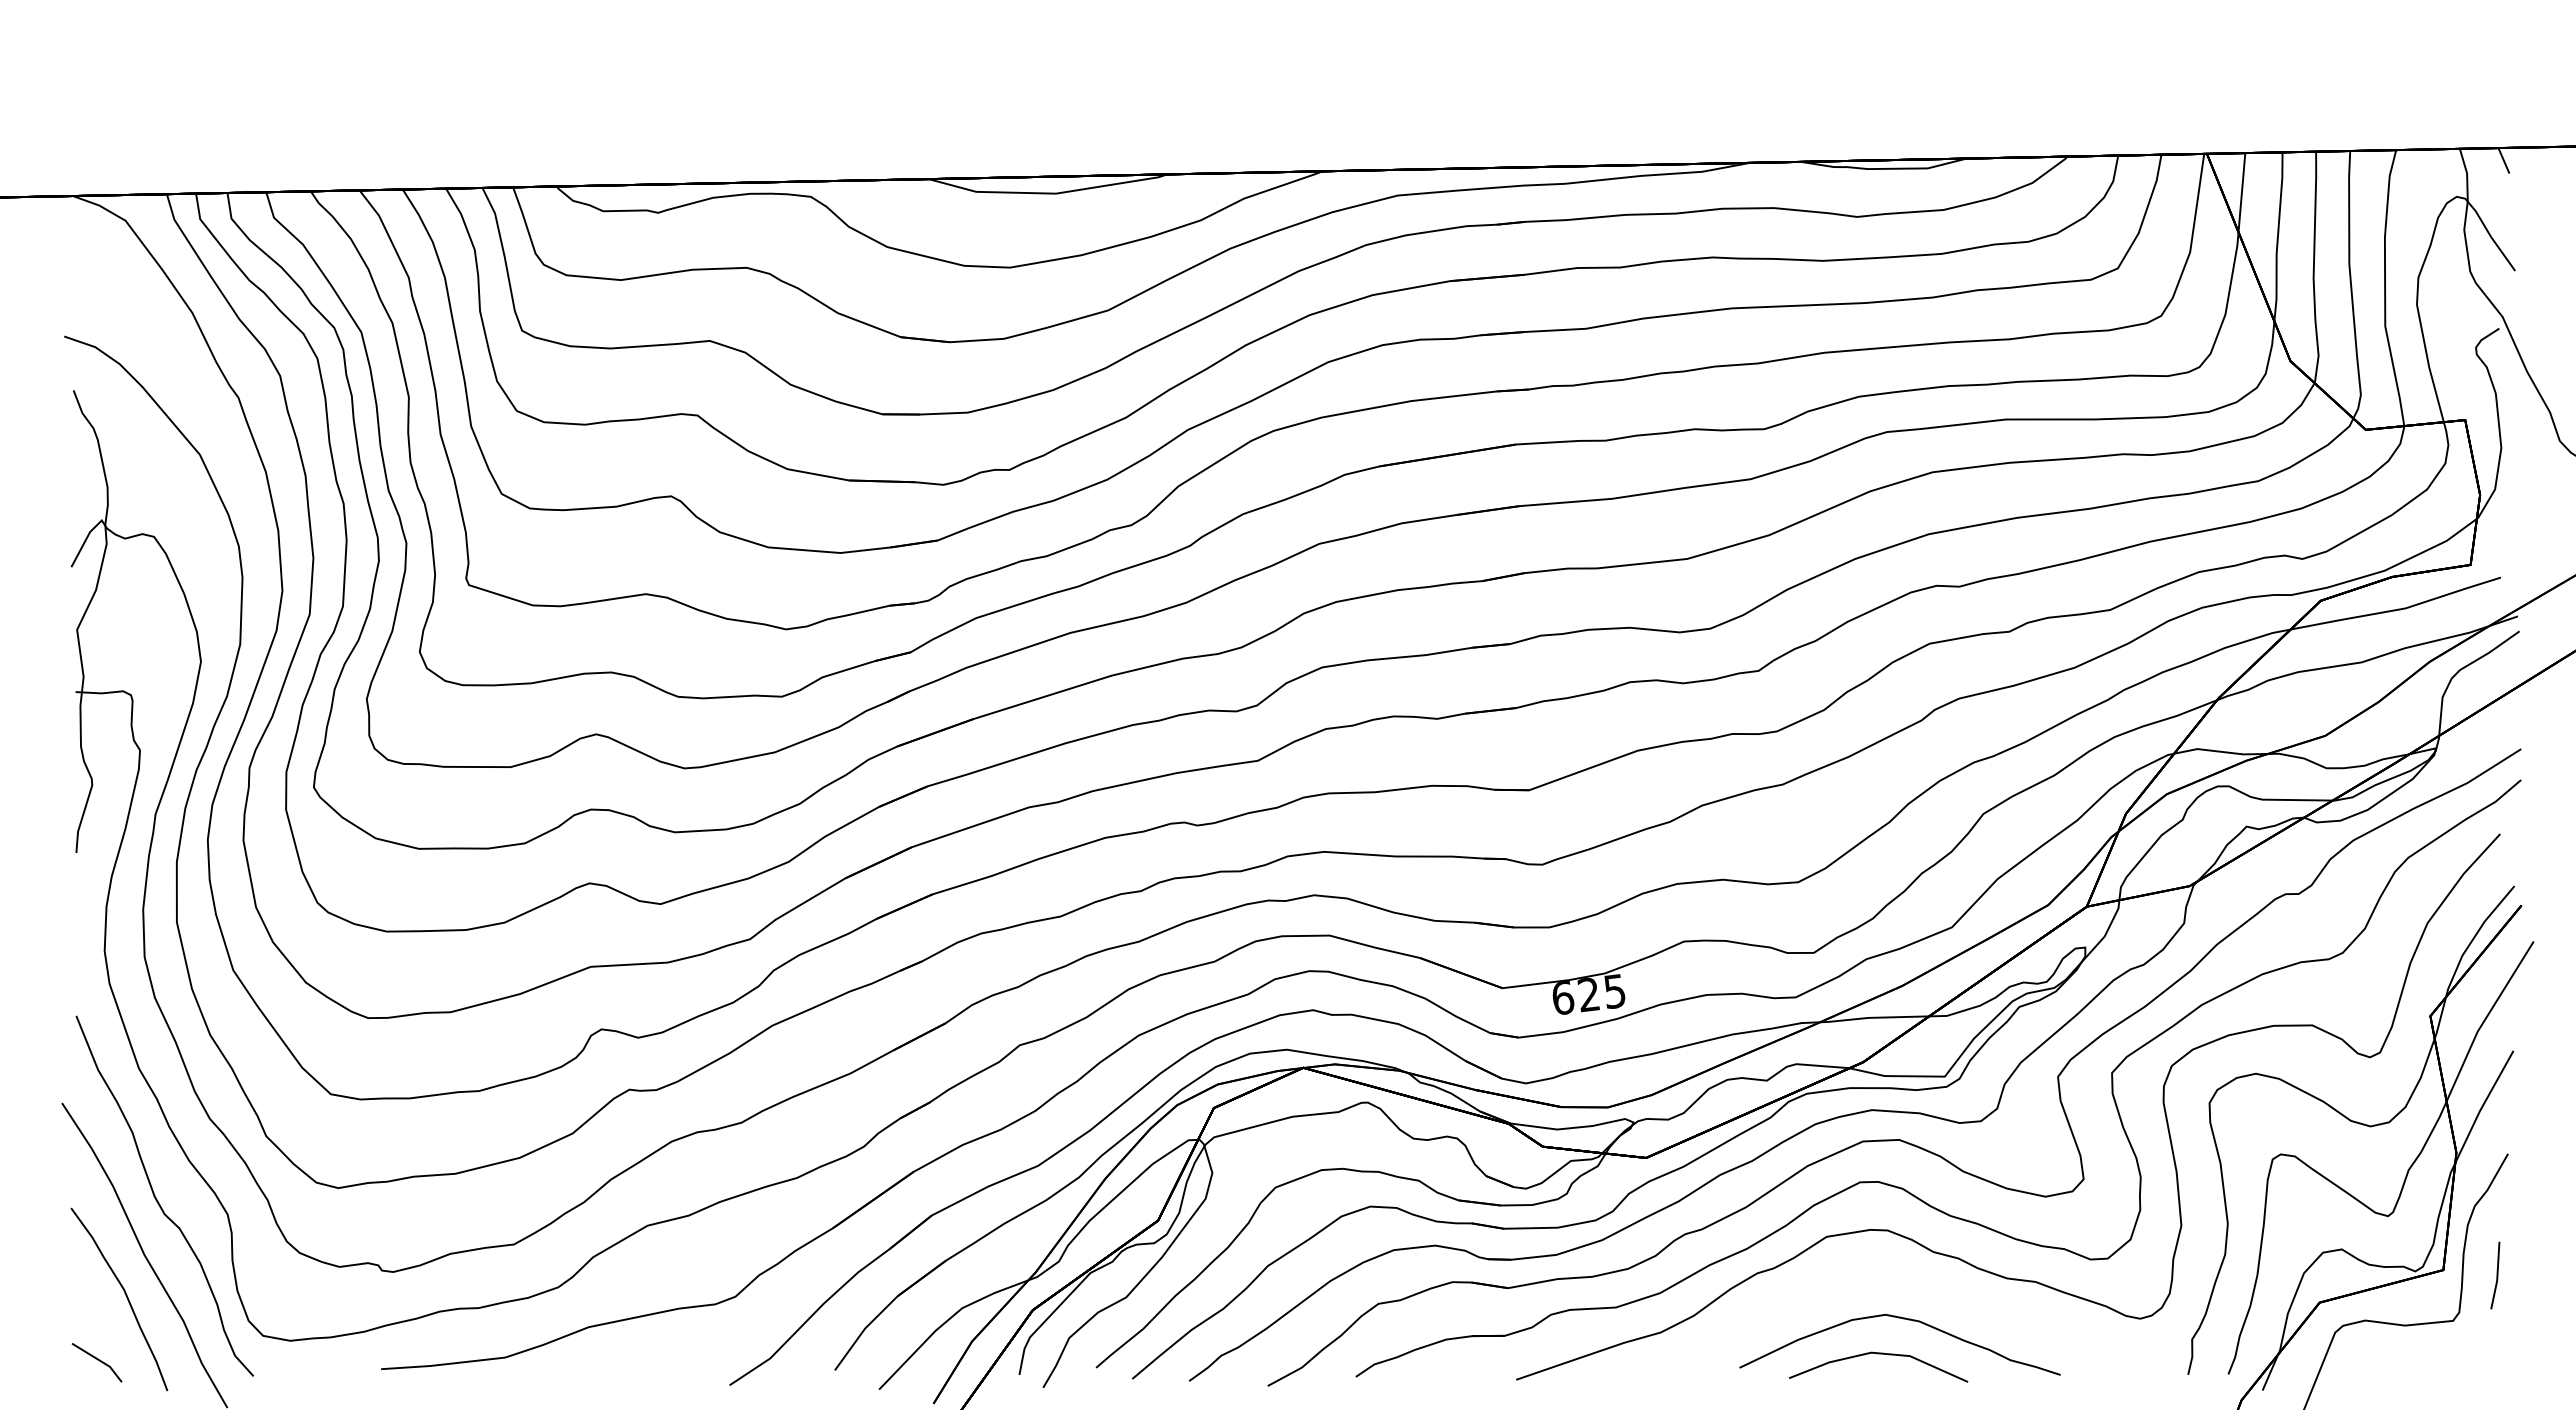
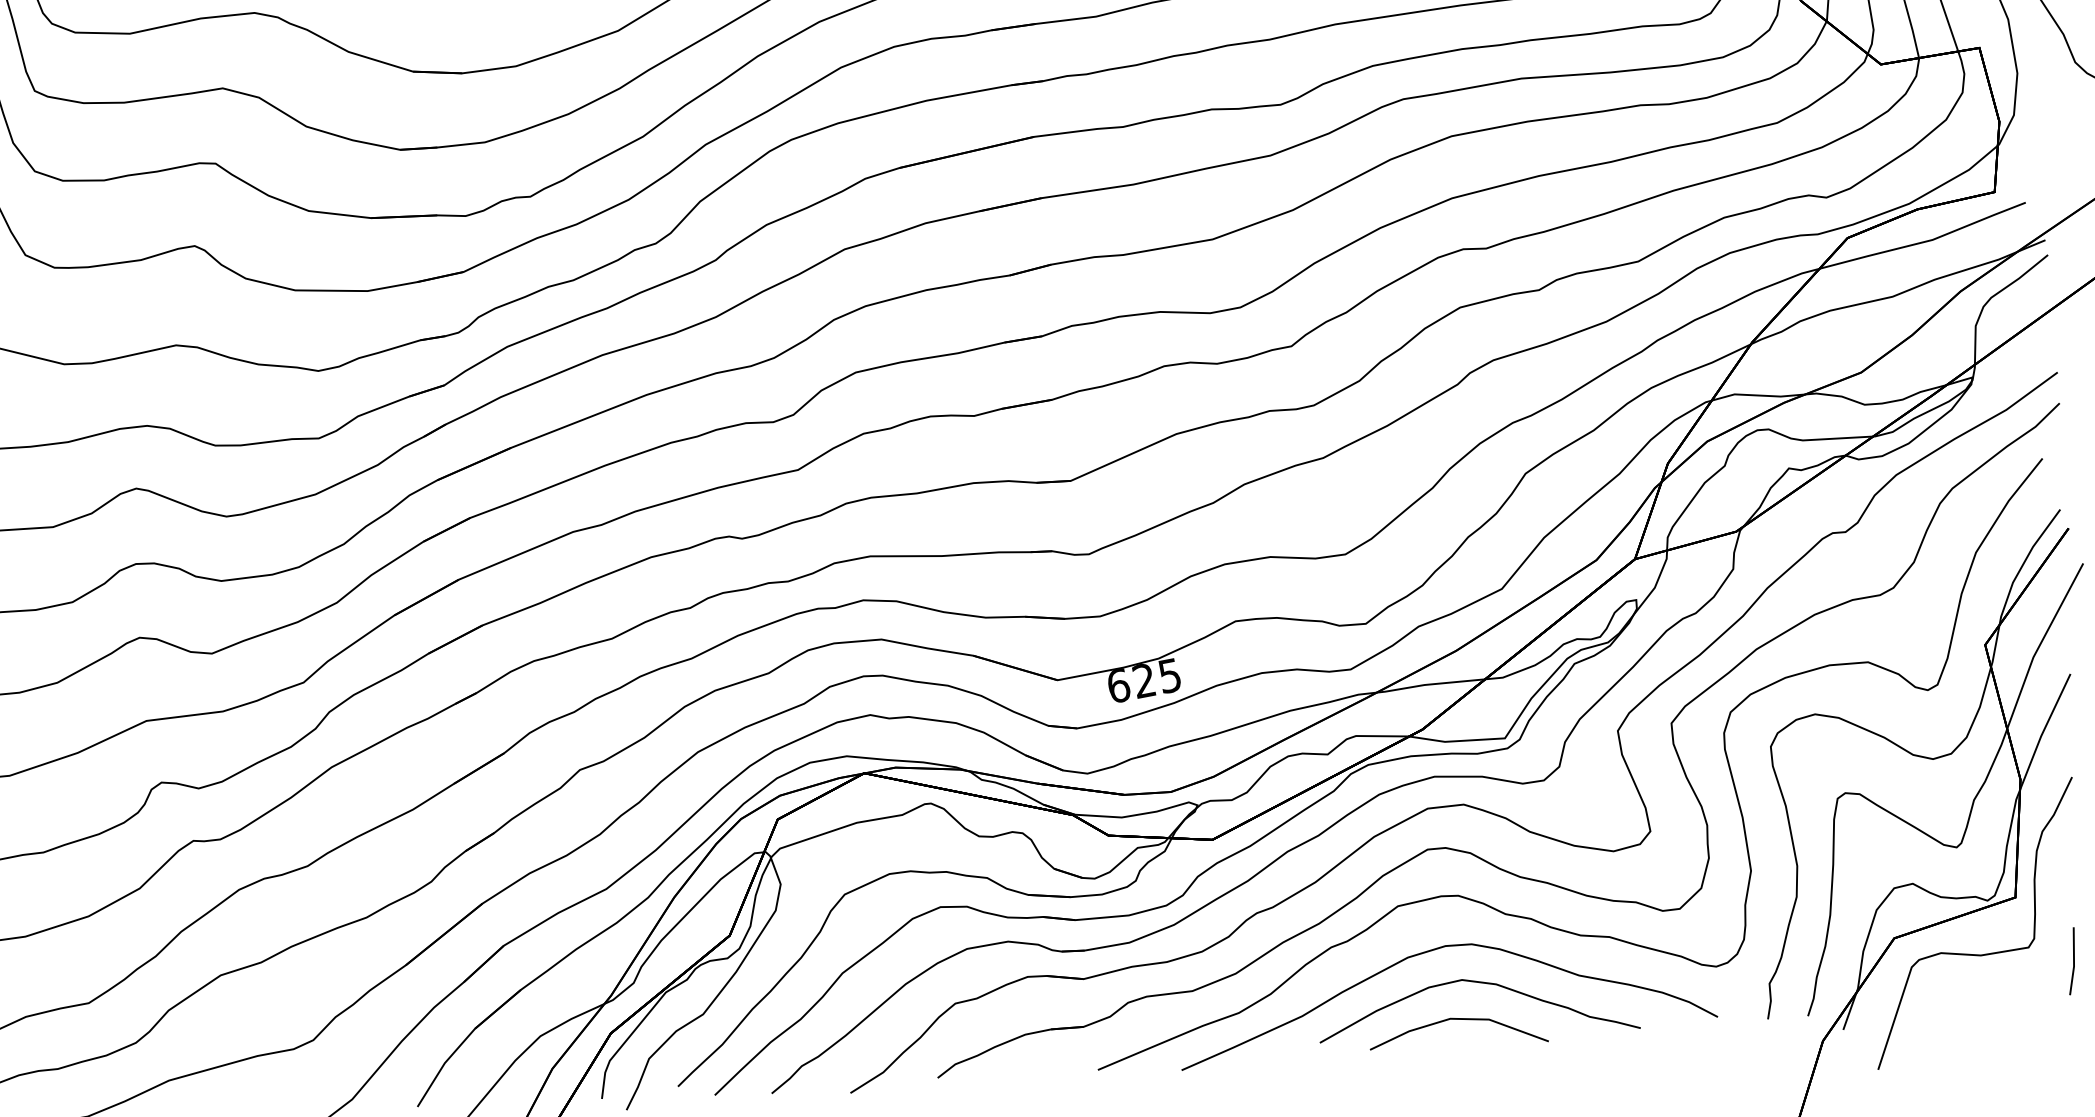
line: (2496, 1275) -> (2073, 961), moved
curve: (1856, 1284) -> (1430, 951), added

